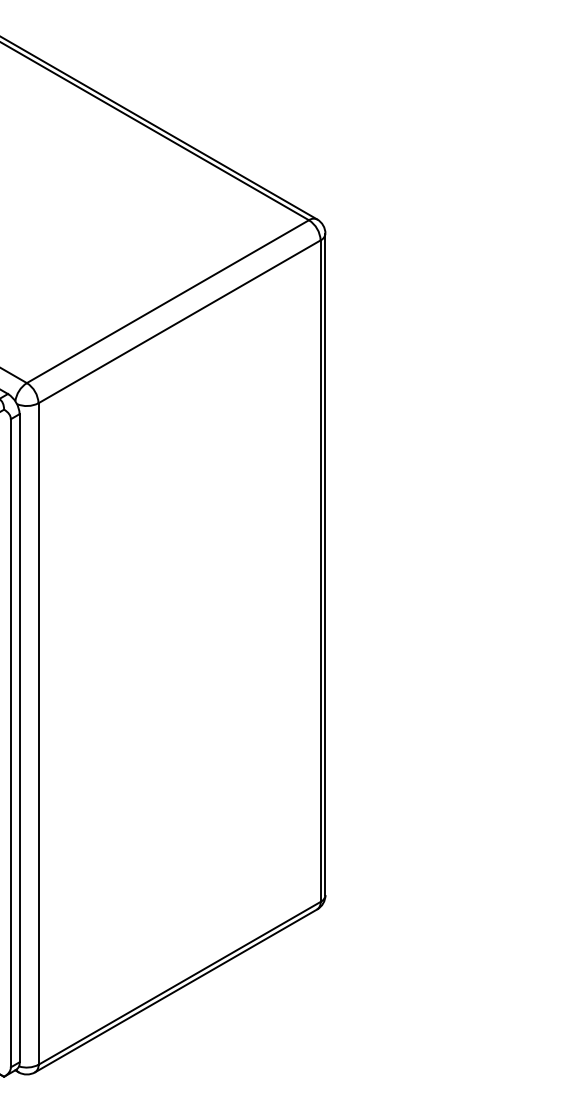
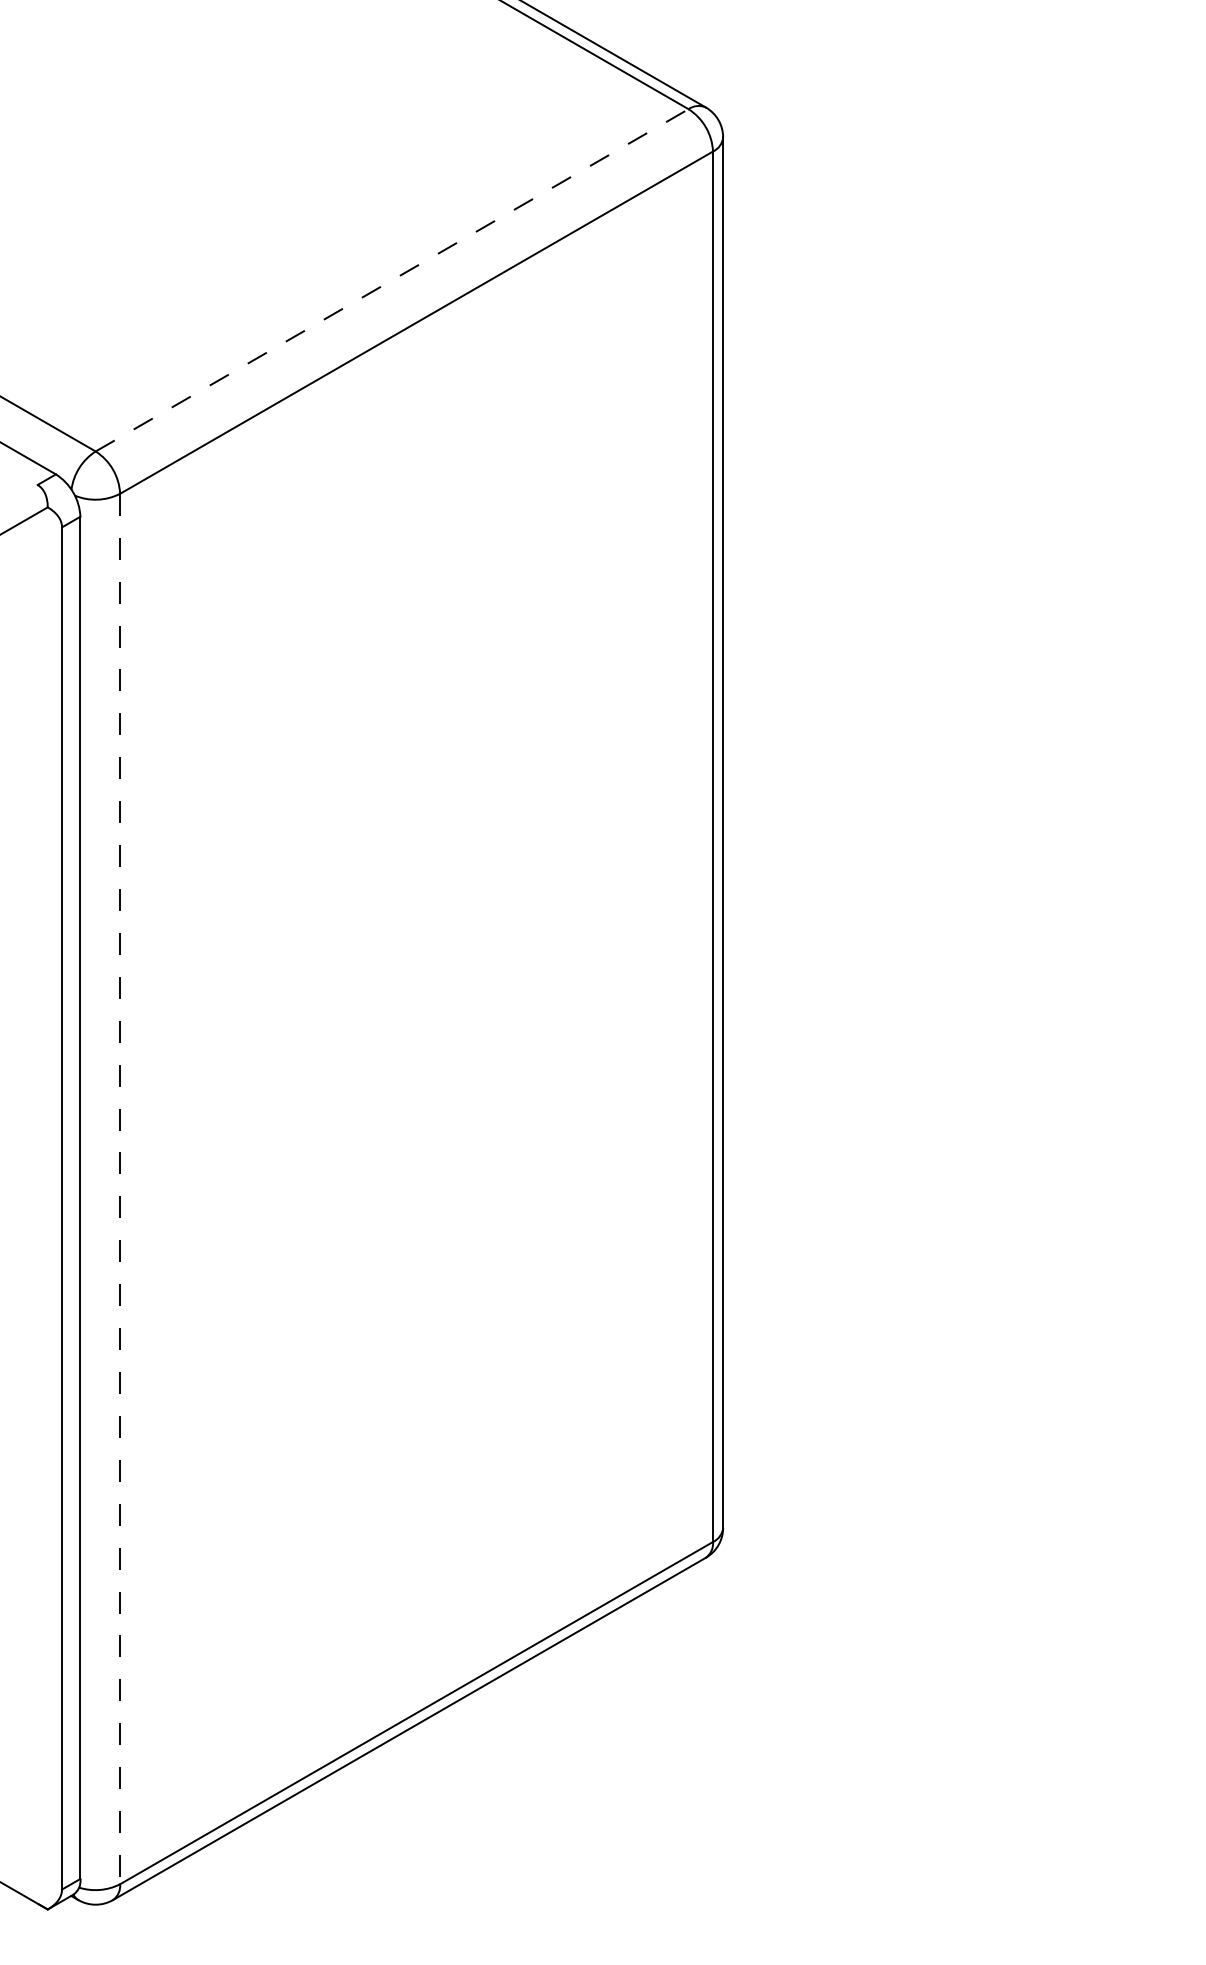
line: (167, 301) -> (391, 279), solid -> dashed
line: (38, 734) -> (120, 1190), solid -> dashed

